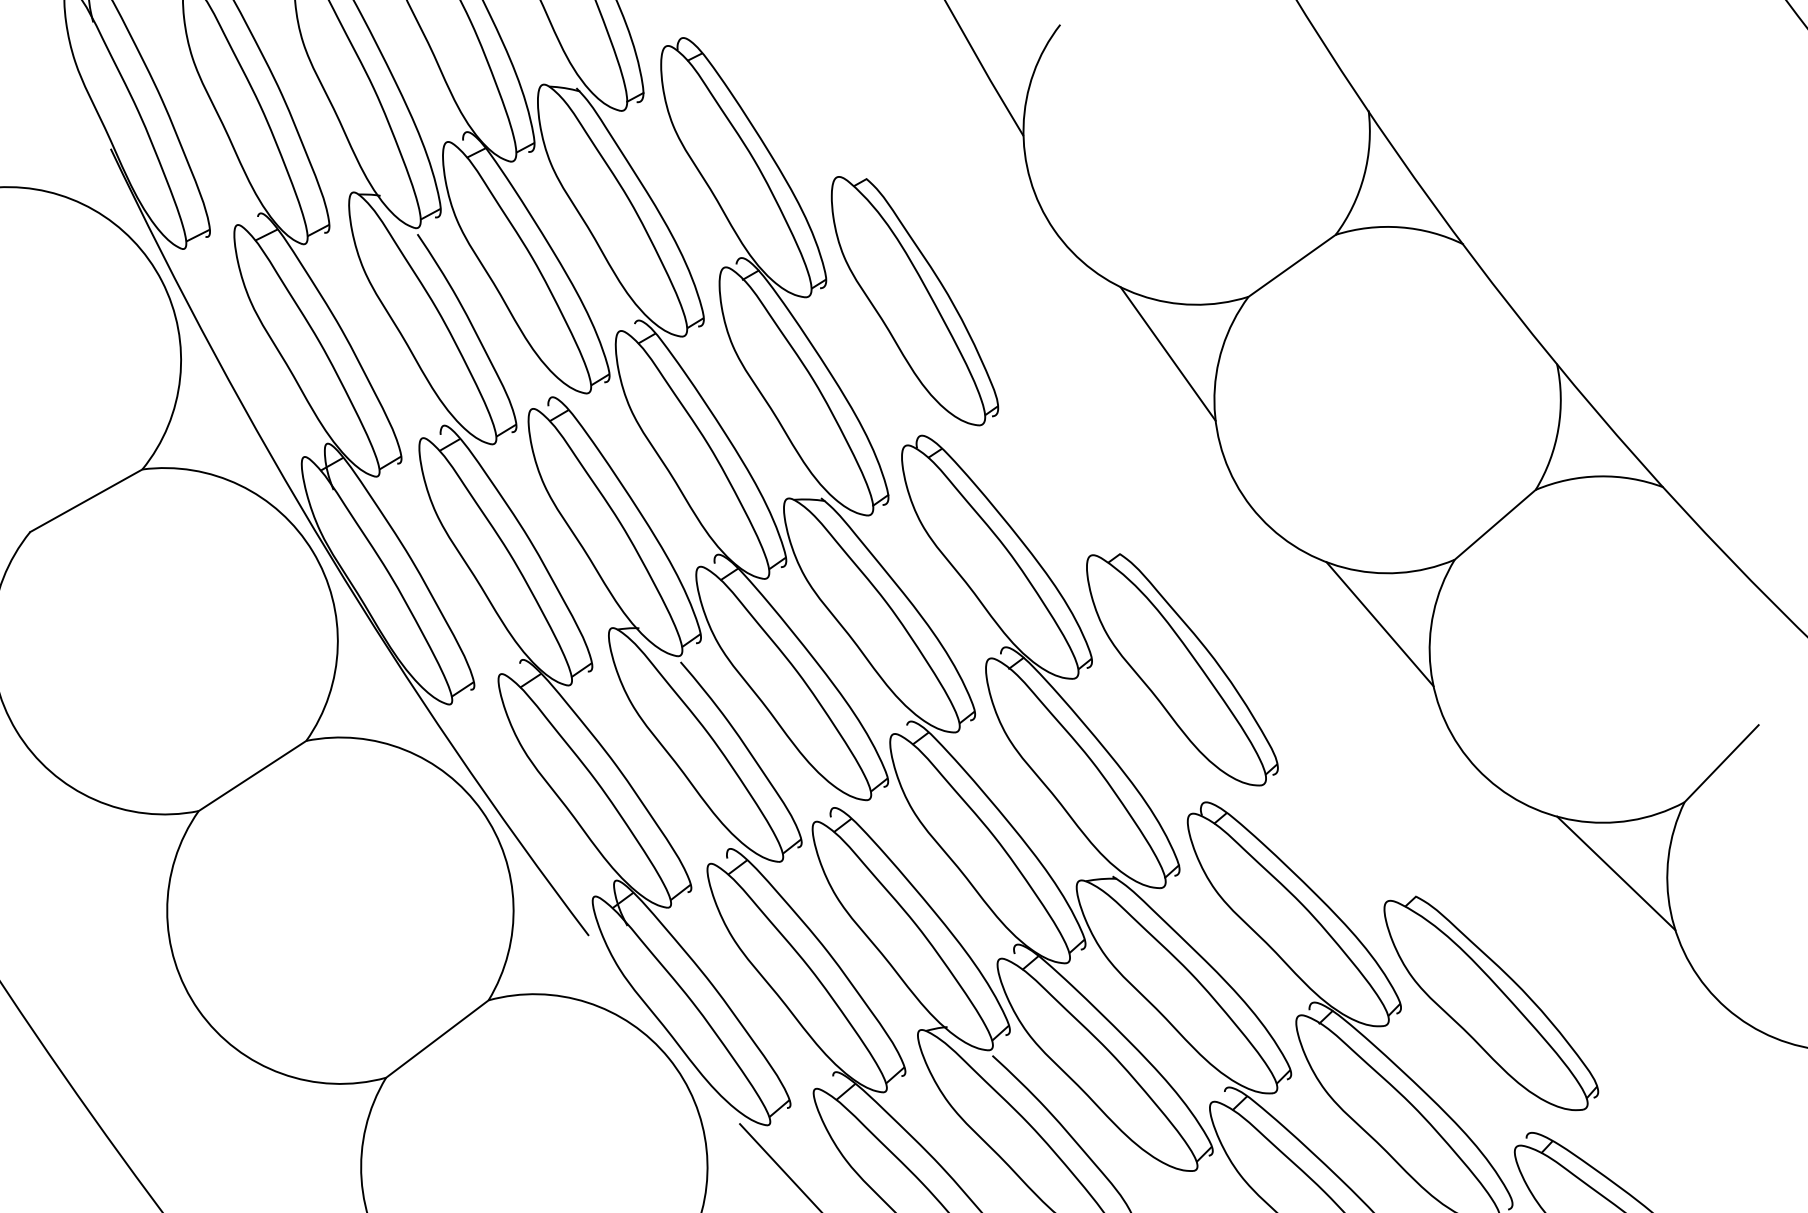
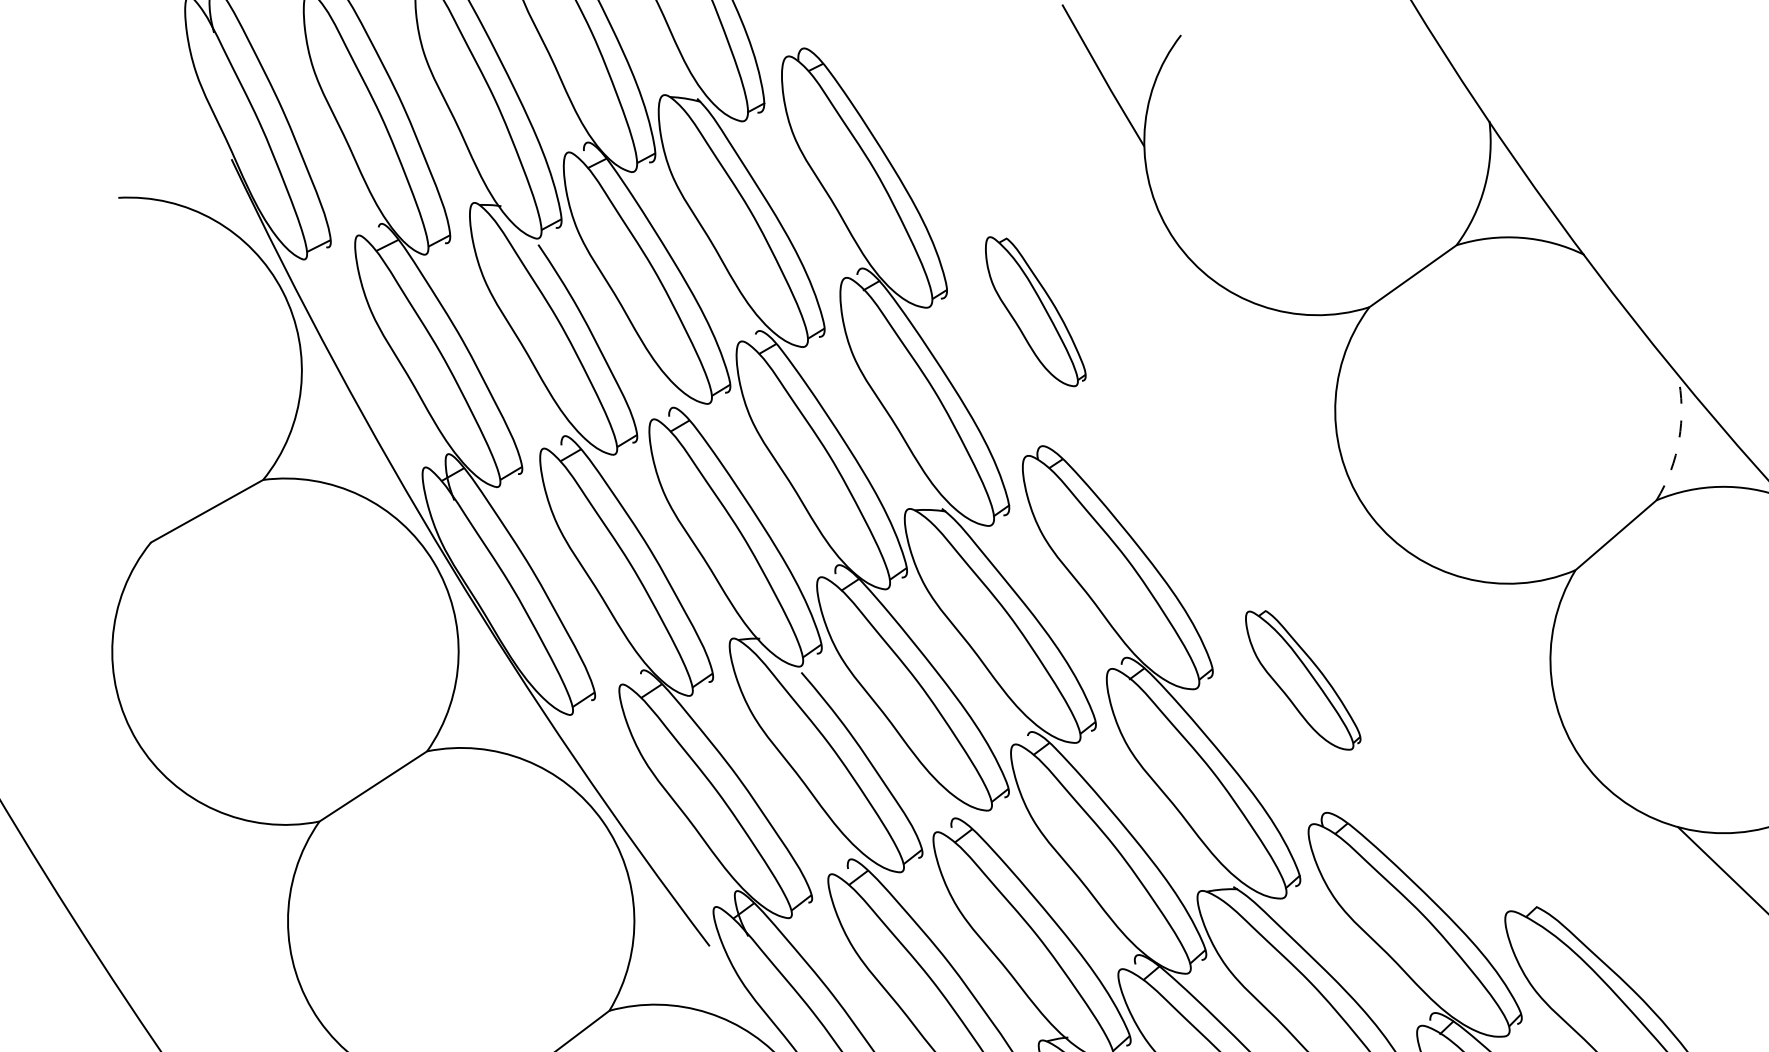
part: (914, 301) -> (1035, 311), size x0.6
line: (1167, 353) -> (1288, 363), removed
arc: (1558, 428) -> (1679, 438), solid -> dashed
line: (1379, 624) -> (1500, 634), removed
part: (1182, 669) -> (1303, 679), size x0.6

